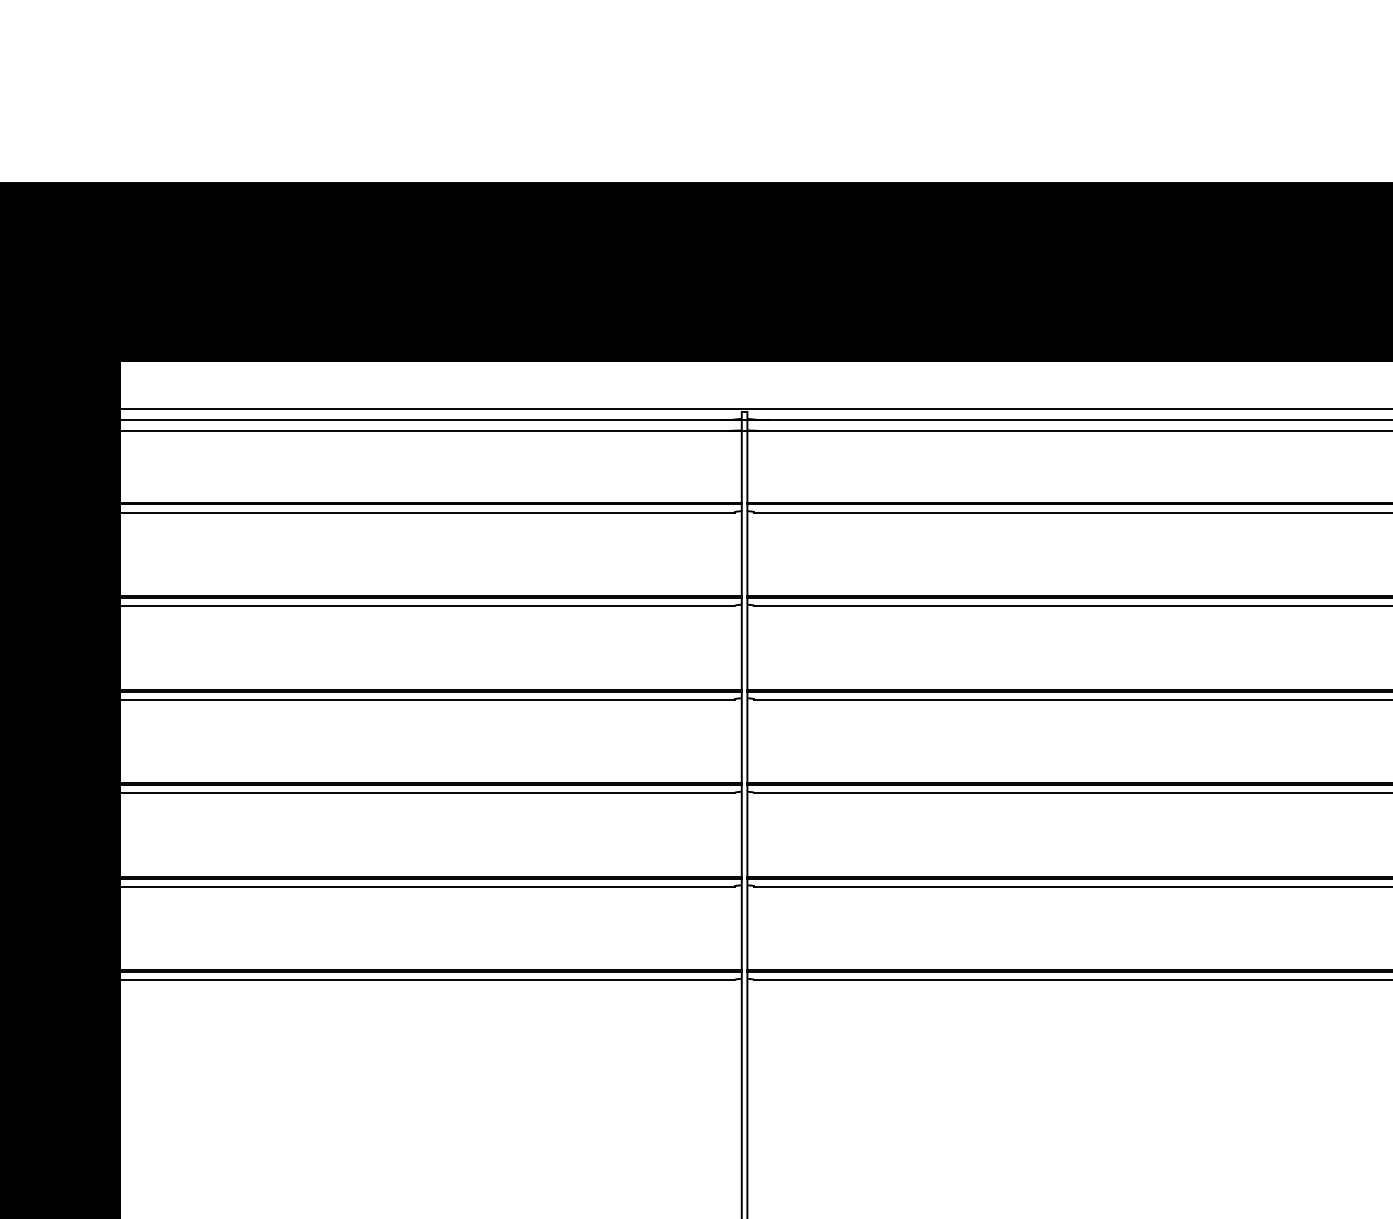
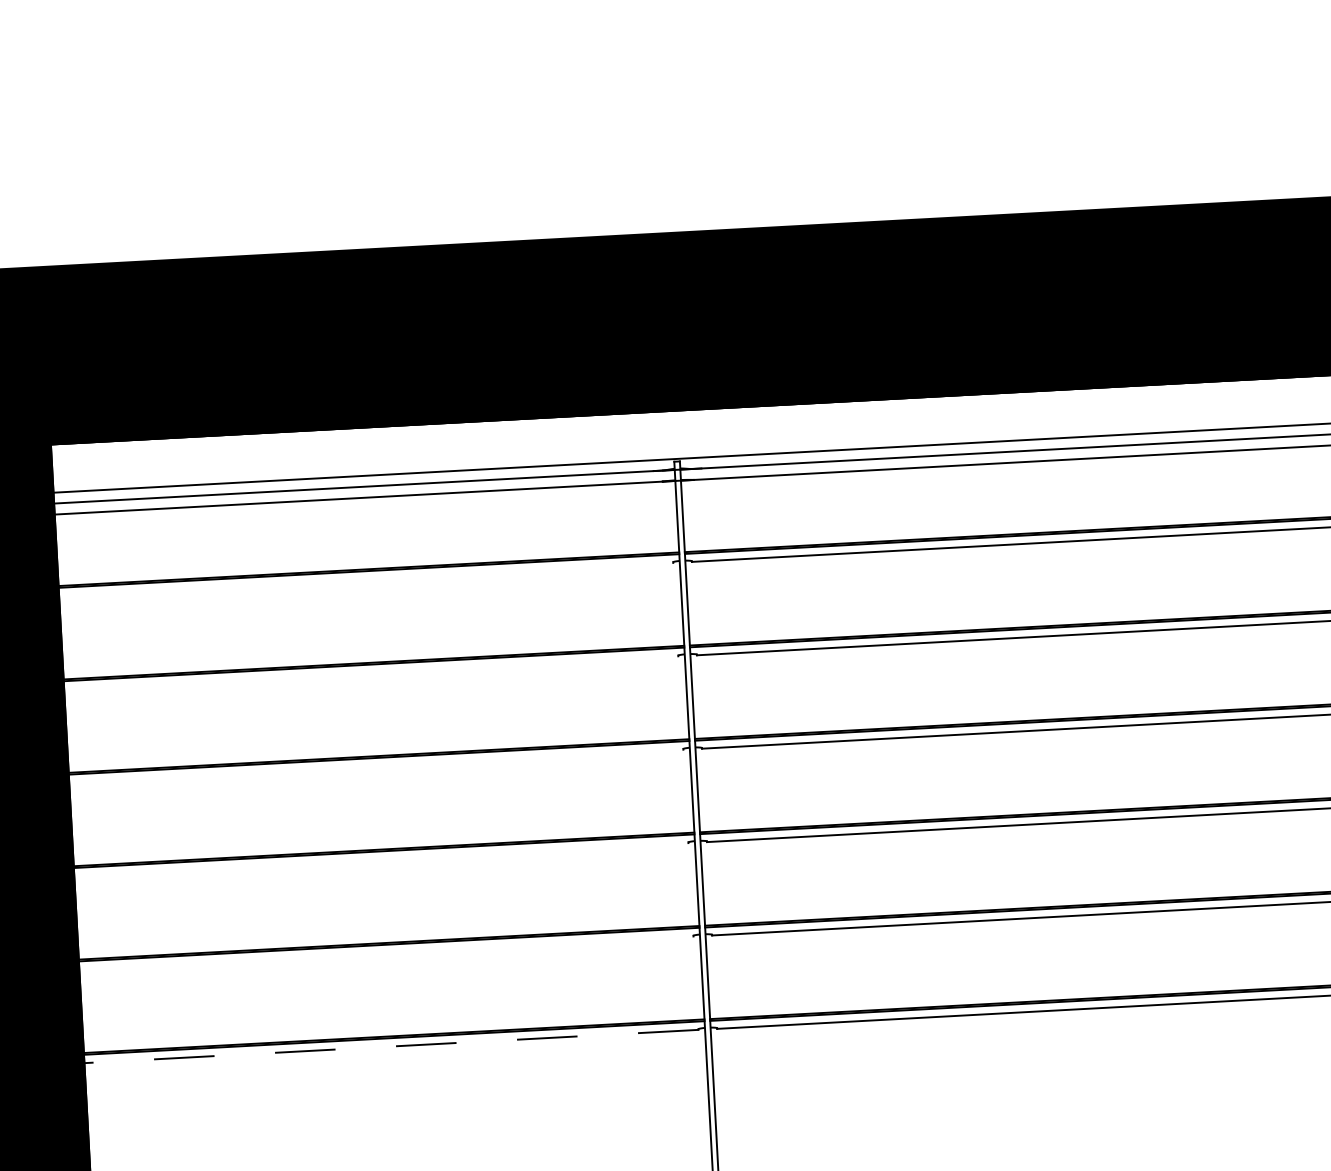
line: (427, 512) -> (365, 579), removed
line: (427, 606) -> (371, 673), removed
line: (427, 699) -> (376, 765), removed
line: (427, 793) -> (381, 859), removed
line: (427, 886) -> (386, 952), removed
line: (427, 980) -> (391, 1046), solid -> dashed

